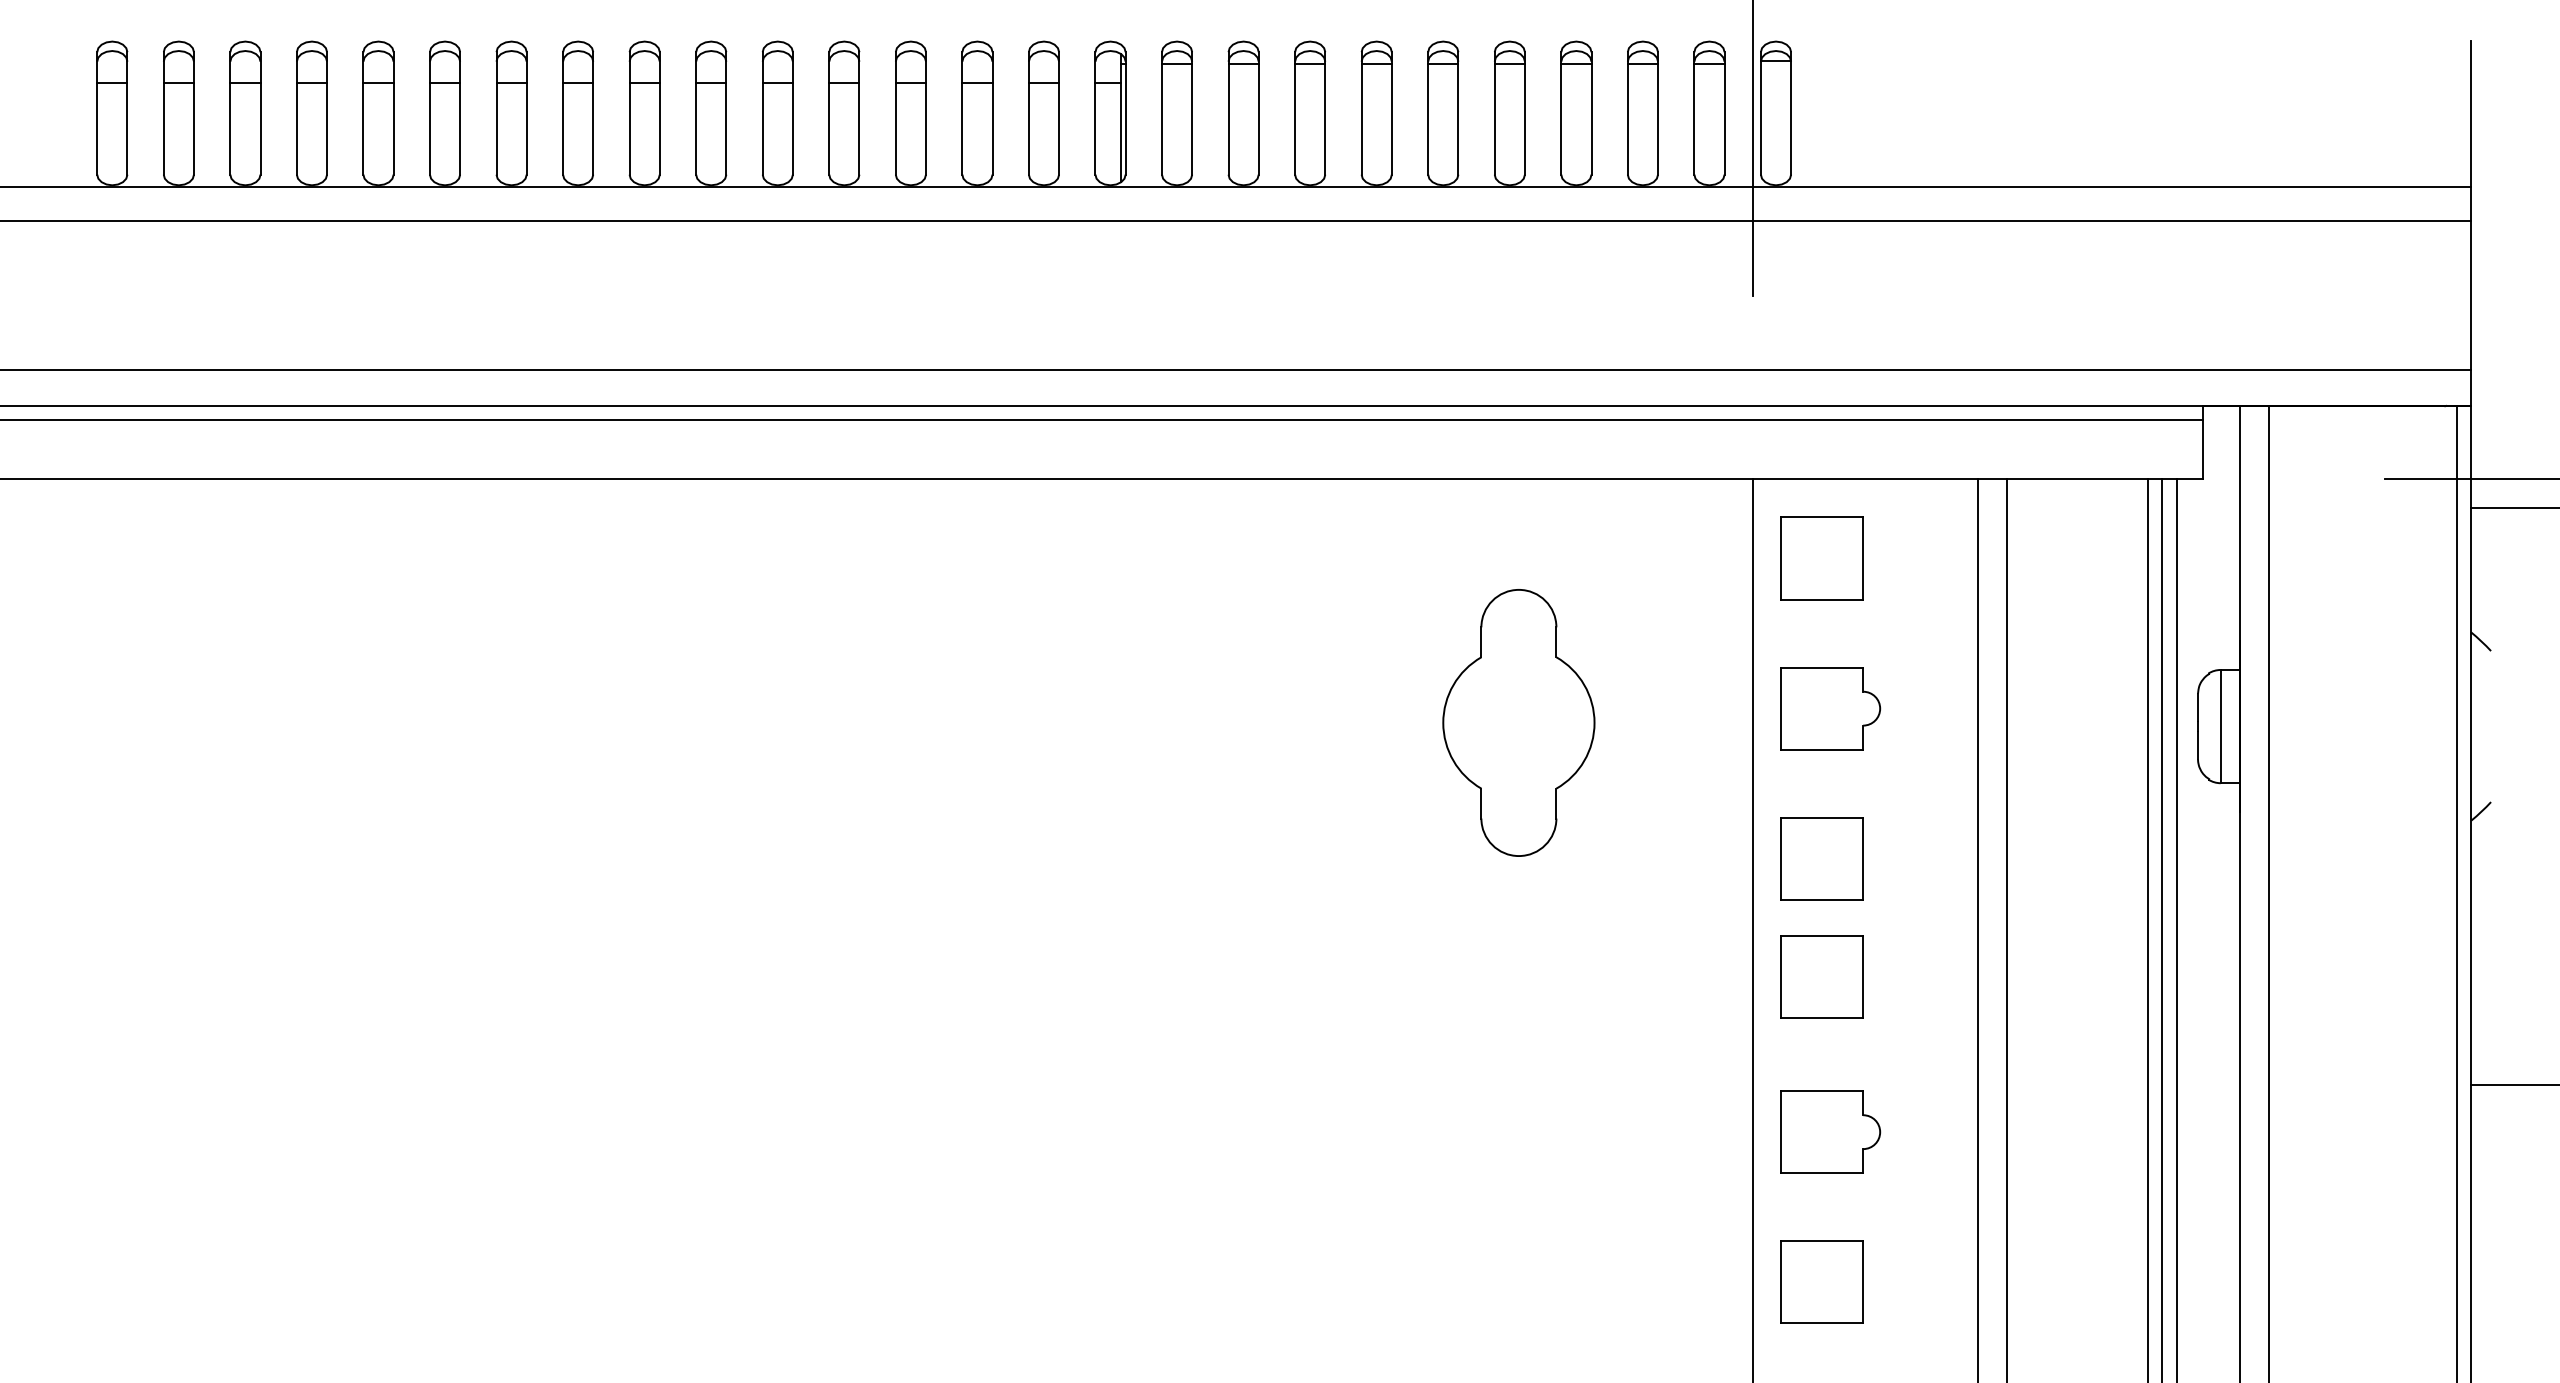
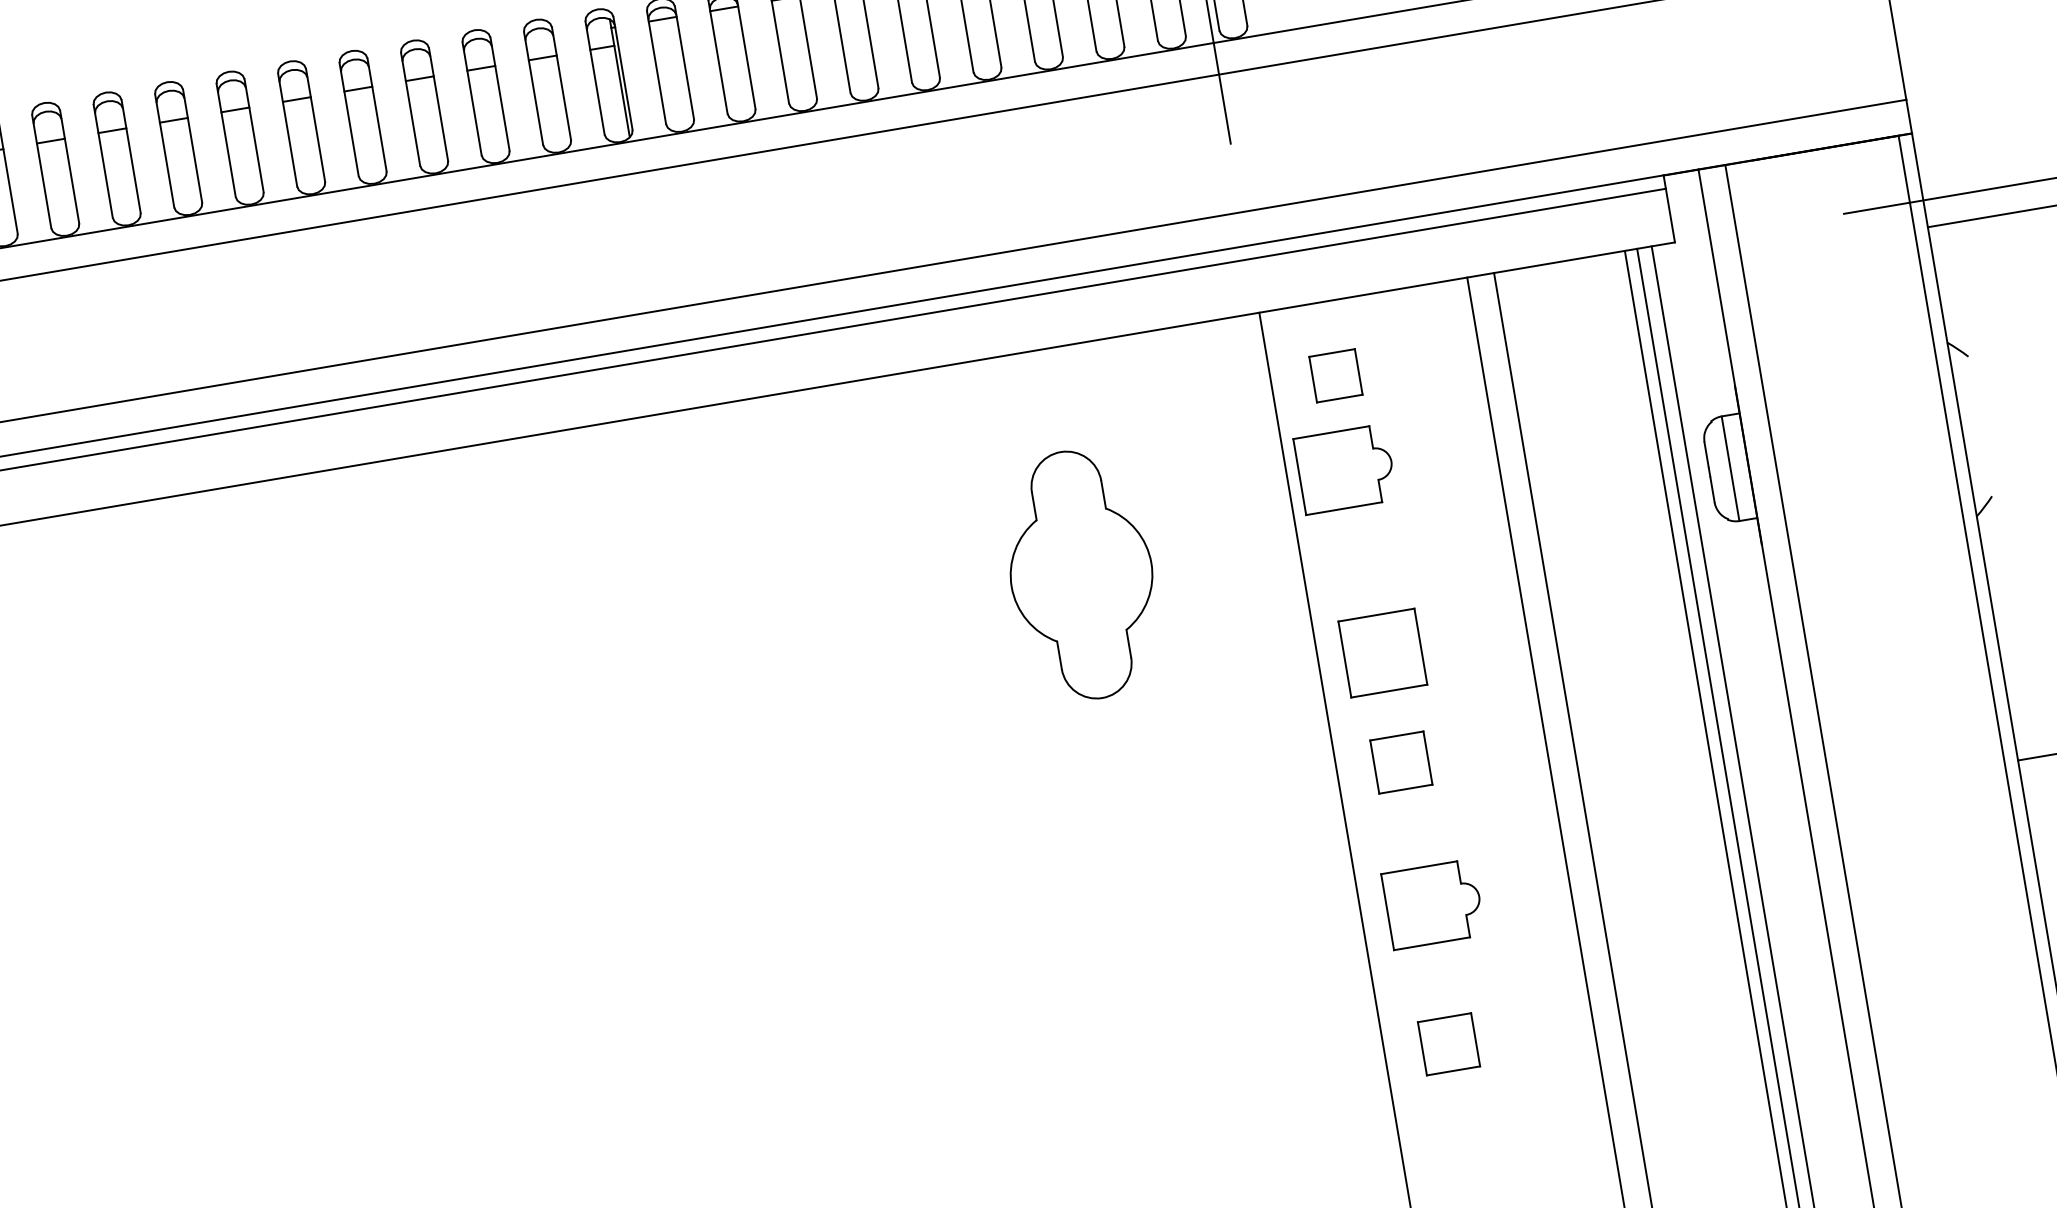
part: (1821, 558) -> (1335, 375), size x0.6
part: (1830, 708) -> (1345, 469), moved
part: (1821, 976) -> (1400, 762), size x0.7
part: (1821, 1281) -> (1448, 1043), size x0.7

